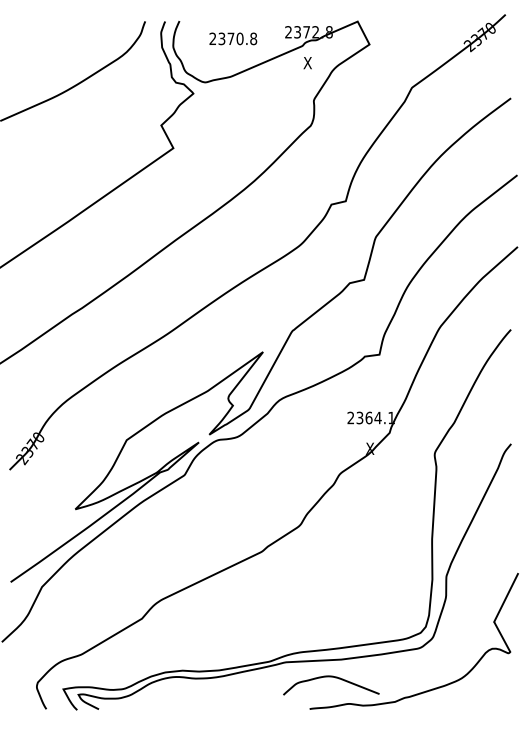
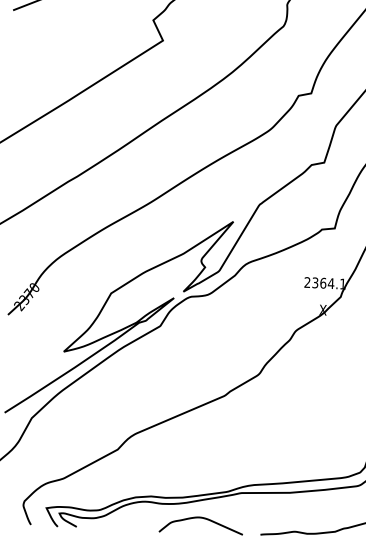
curve: (331, 677) -> (201, 518), moved

